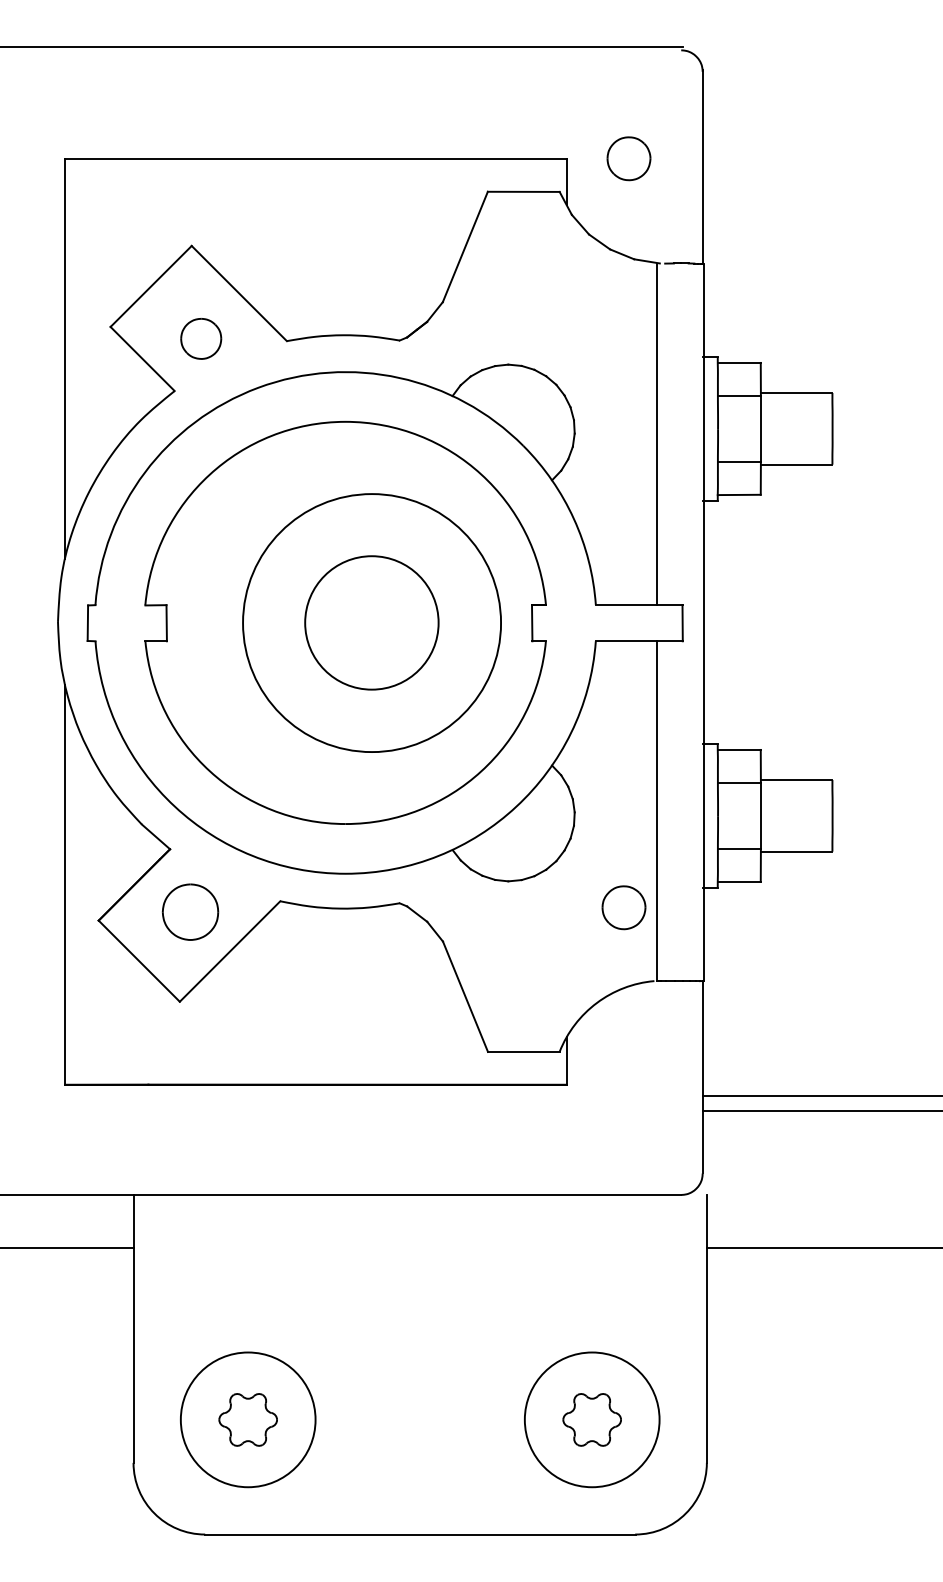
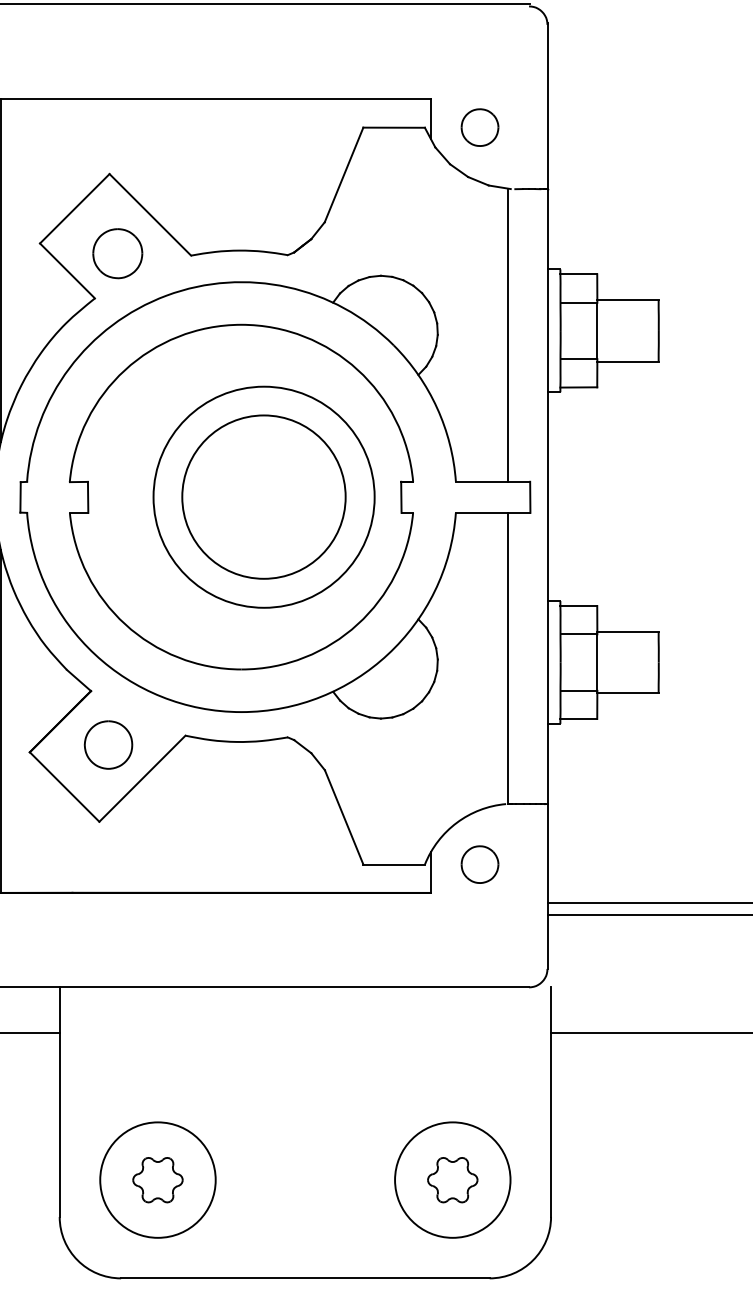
part: (628, 158) -> (479, 127), moved
part: (200, 338) -> (117, 253), size x1.43
circle: (371, 622) -> (263, 496), size x1.43
part: (623, 907) -> (479, 864), moved

